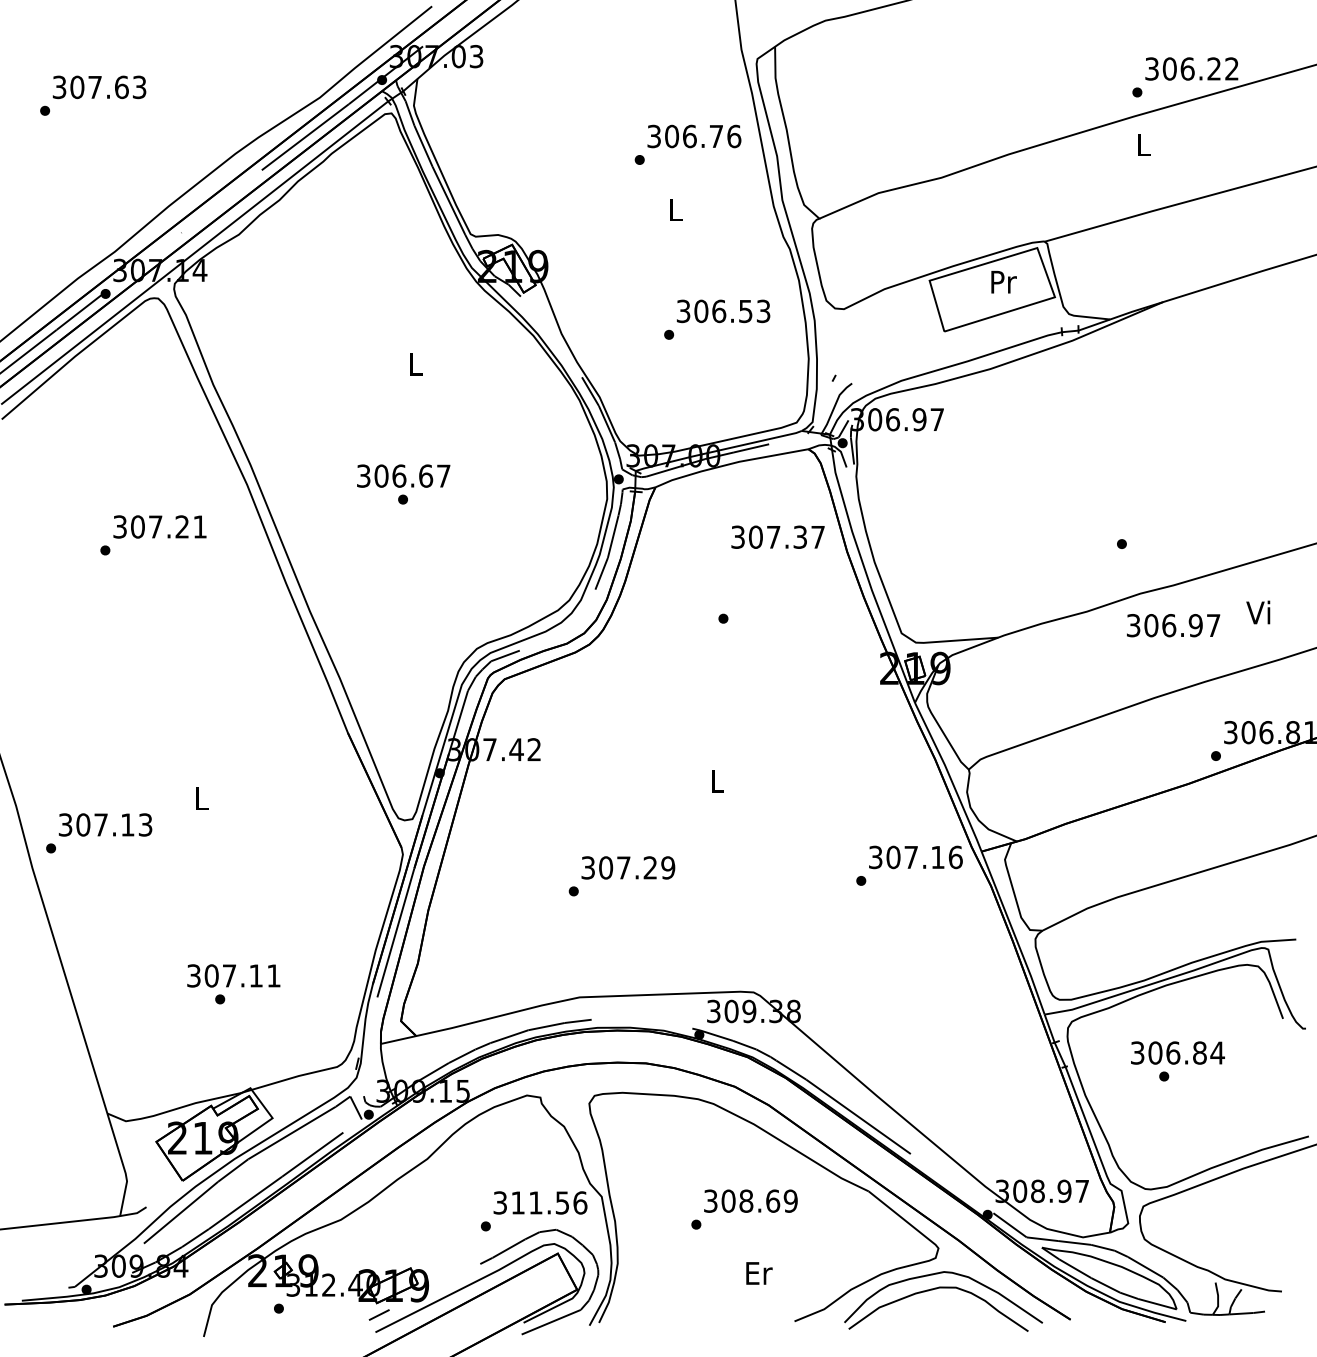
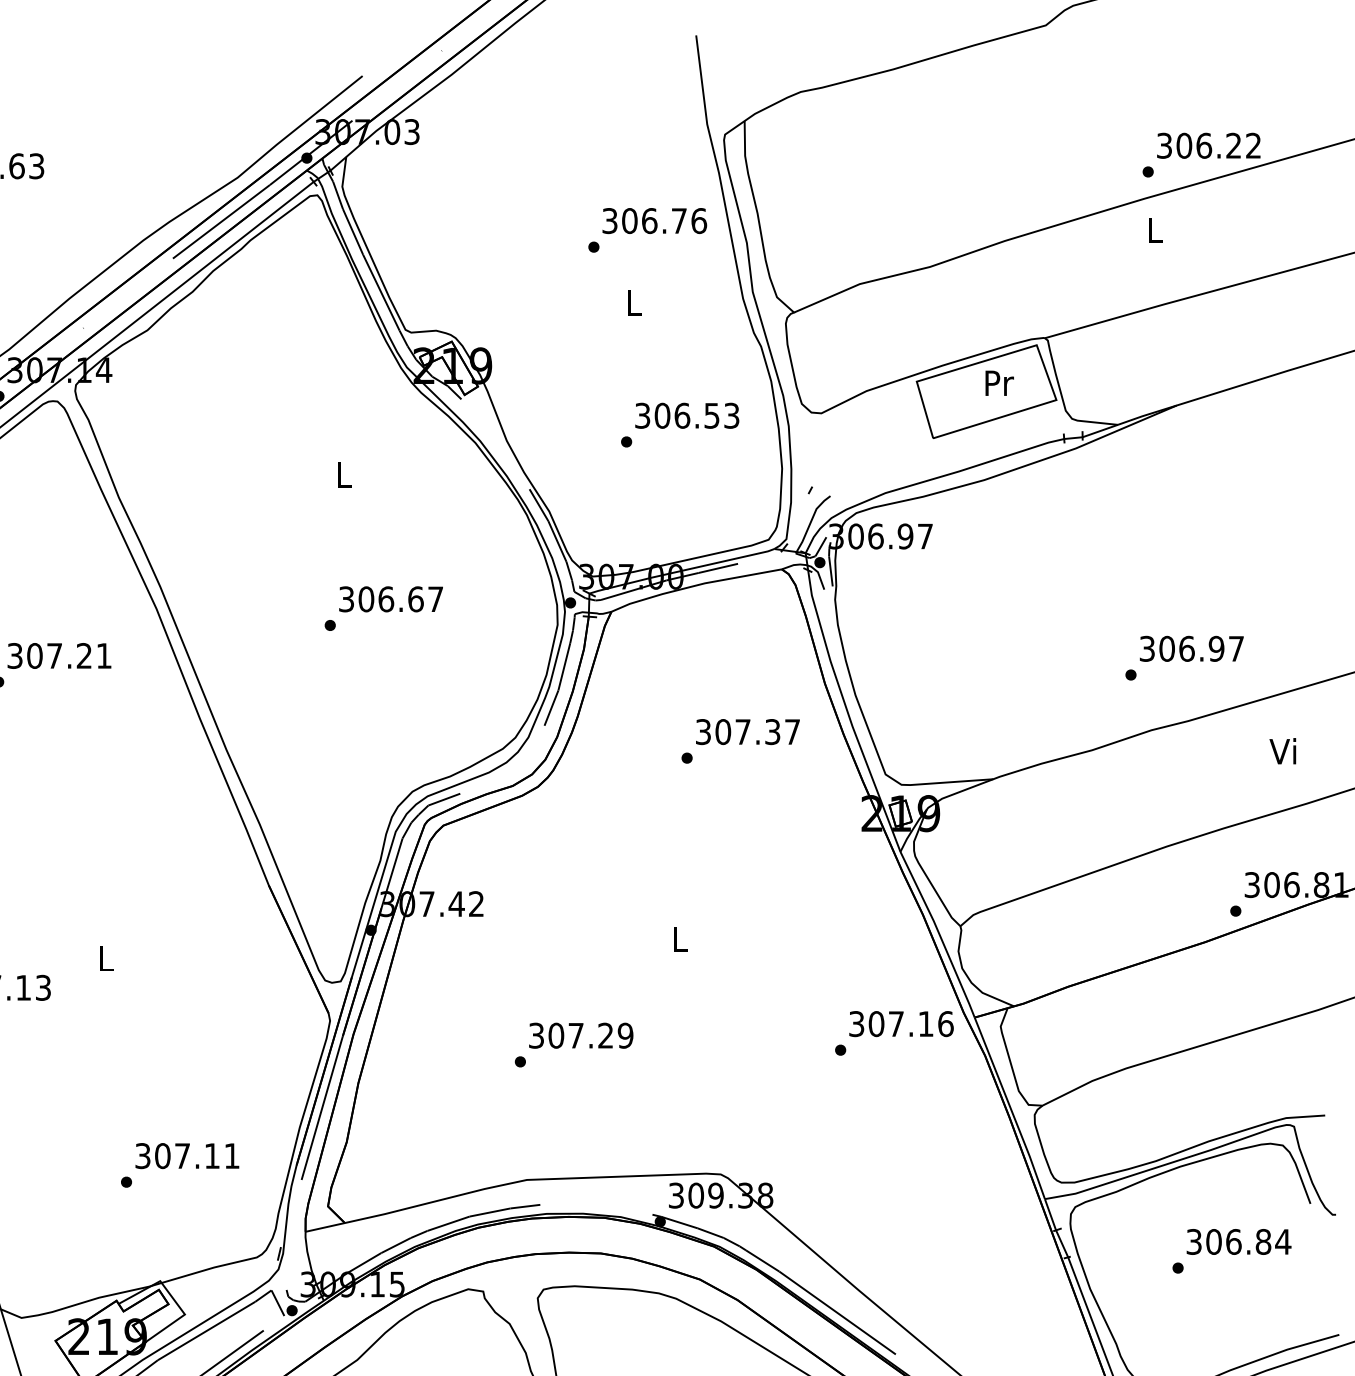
text: (403, 475) -> (390, 598), moved
text: (777, 536) -> (747, 731), moved
text: (1173, 625) -> (1191, 648), moved
text: (233, 975) -> (187, 1155), moved
text: (1177, 1052) -> (1238, 1241), moved

